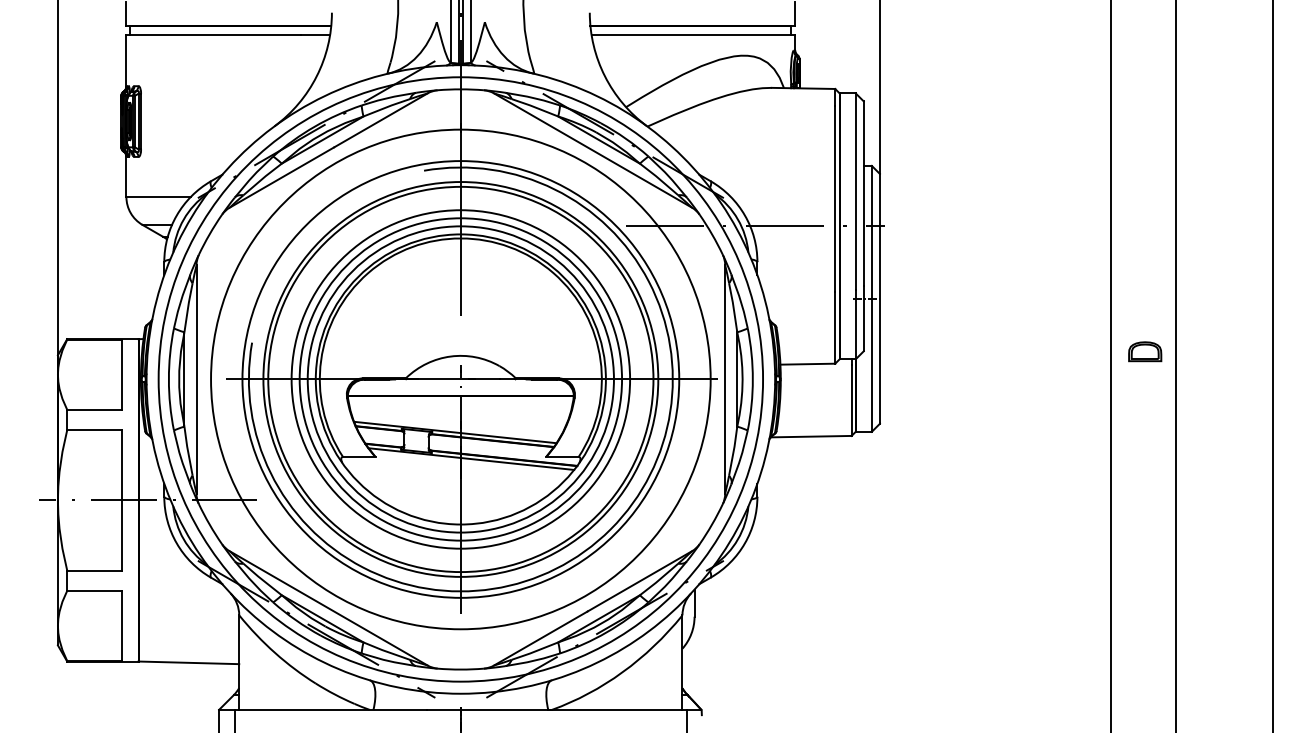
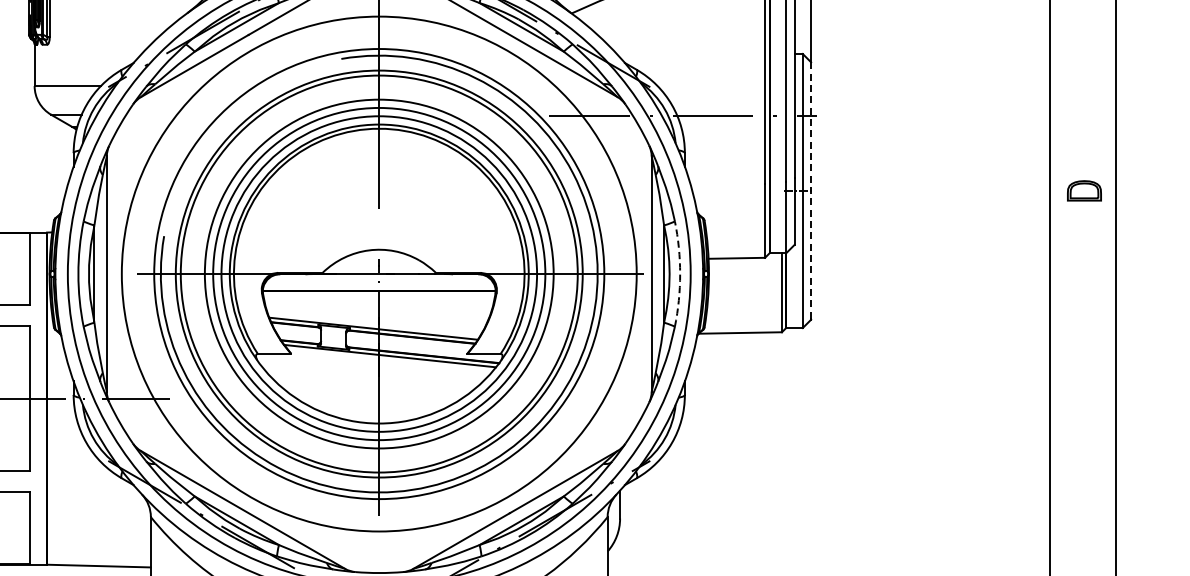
line: (879, 297) -> (810, 189), solid -> dashed
part: (1145, 351) -> (1084, 190), moved
arc: (752, 379) -> (679, 274), solid -> dashed

